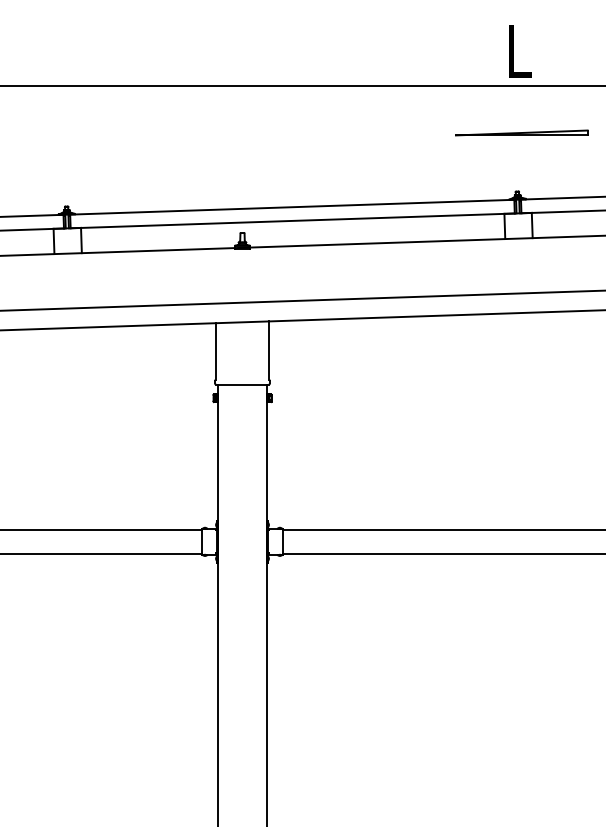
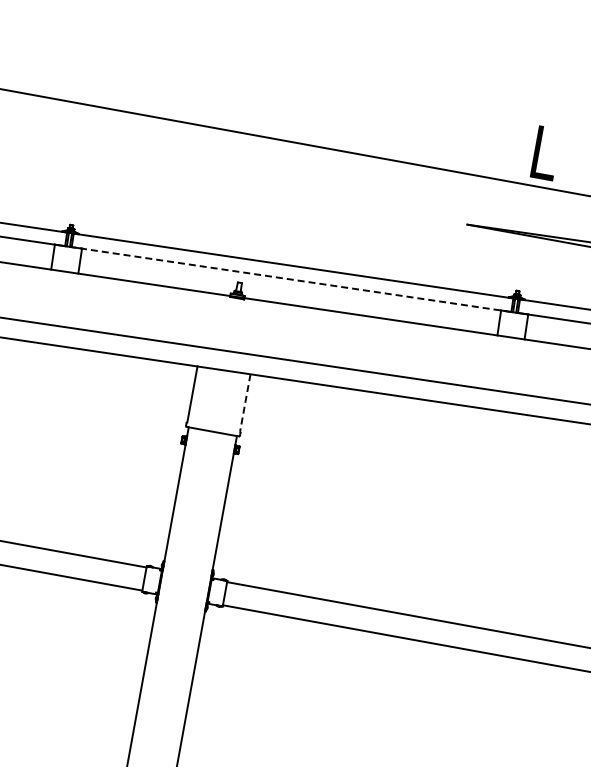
line: (292, 220) -> (291, 279), solid -> dashed
line: (269, 351) -> (245, 403), solid -> dashed

